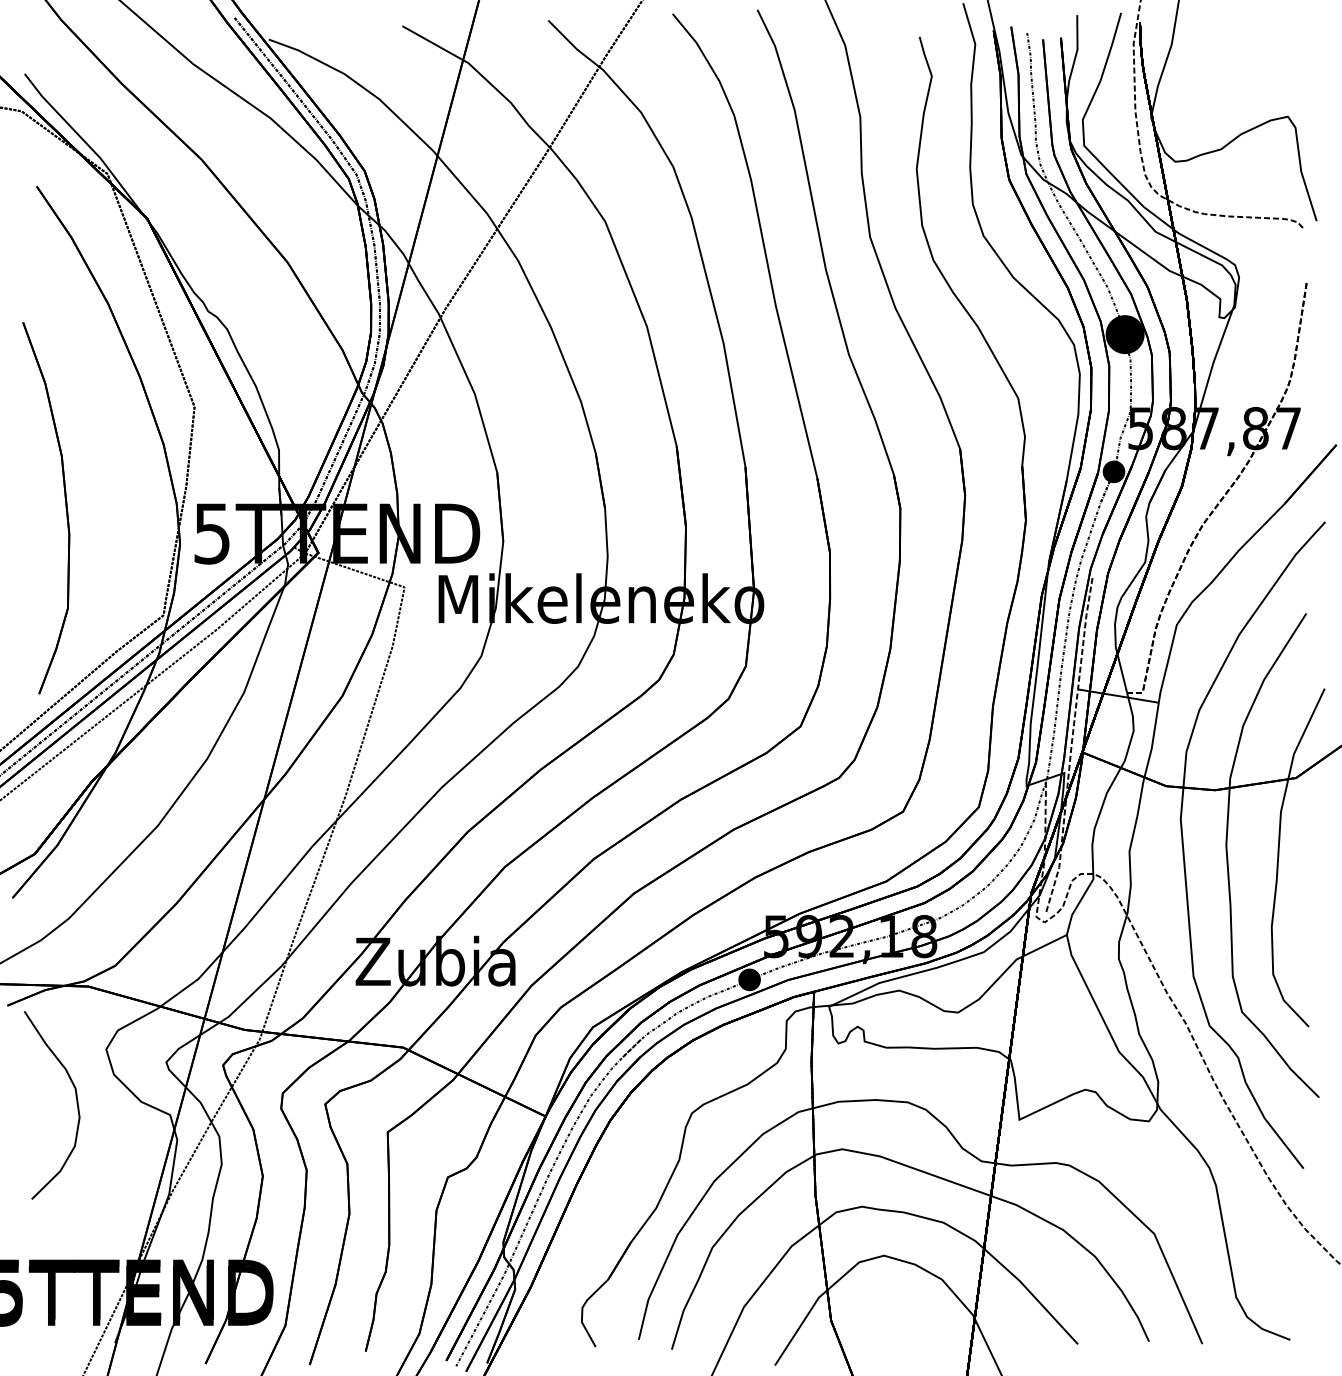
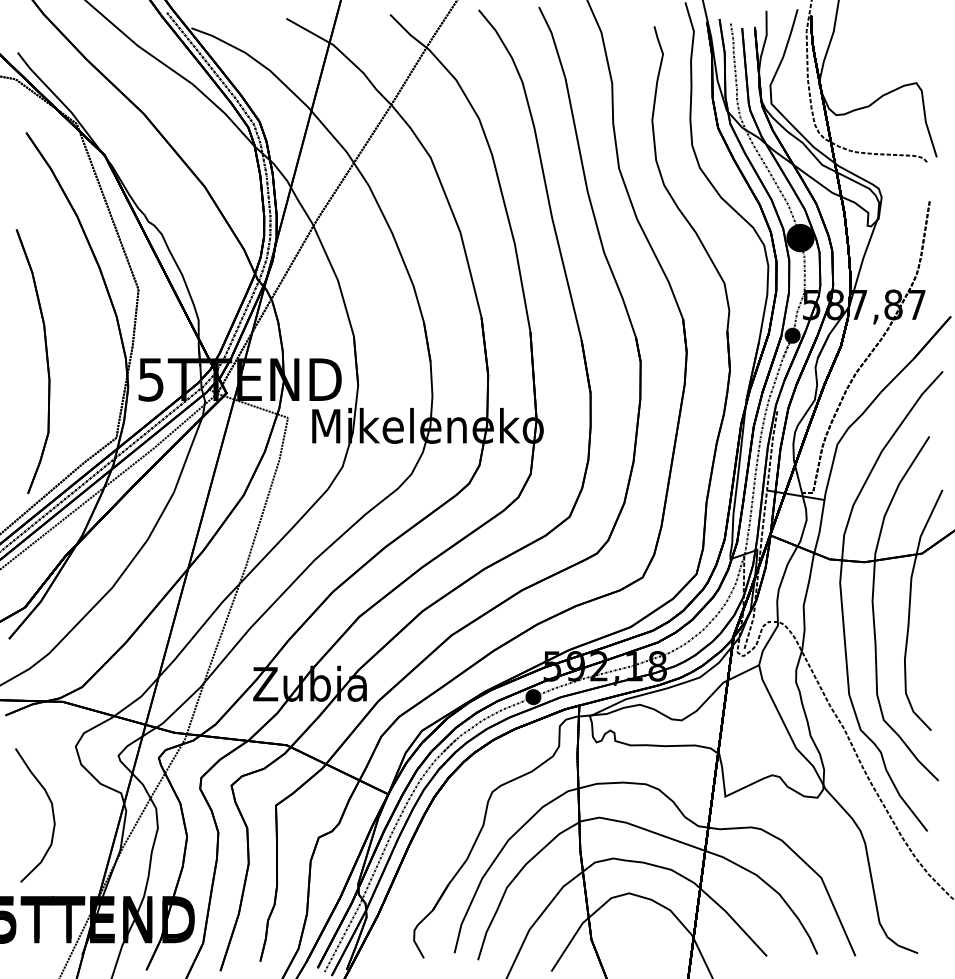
curve: (76, 1105) -> (52, 815), moved

